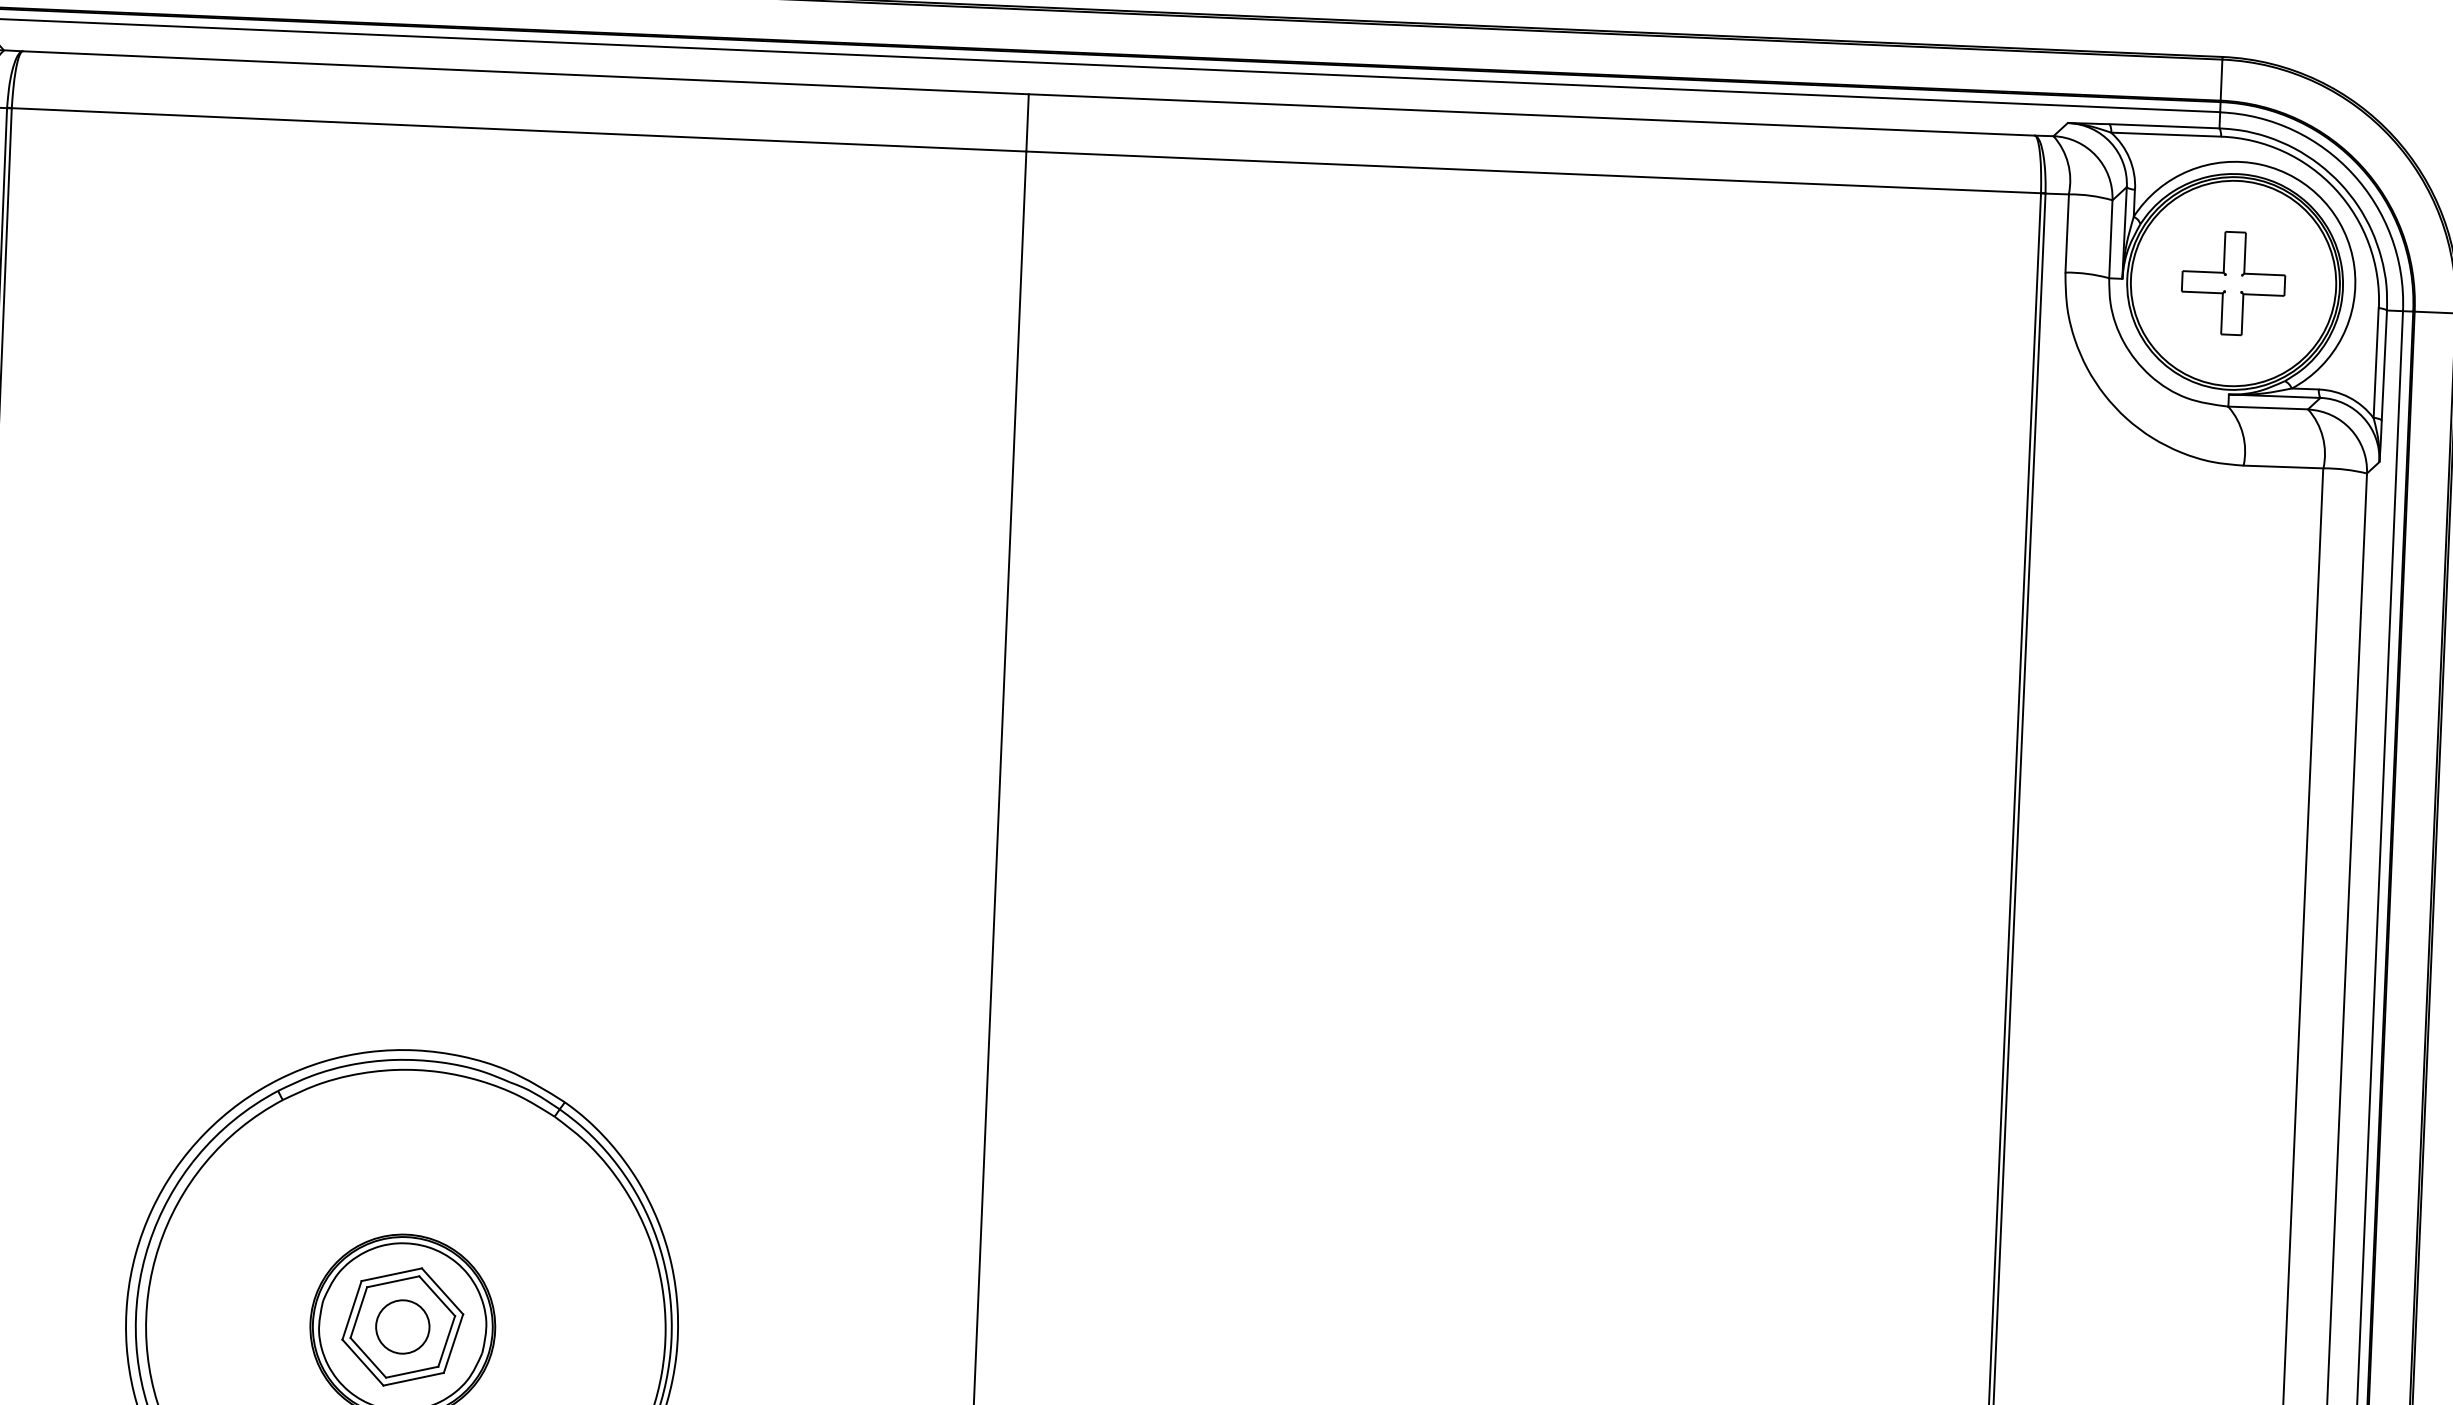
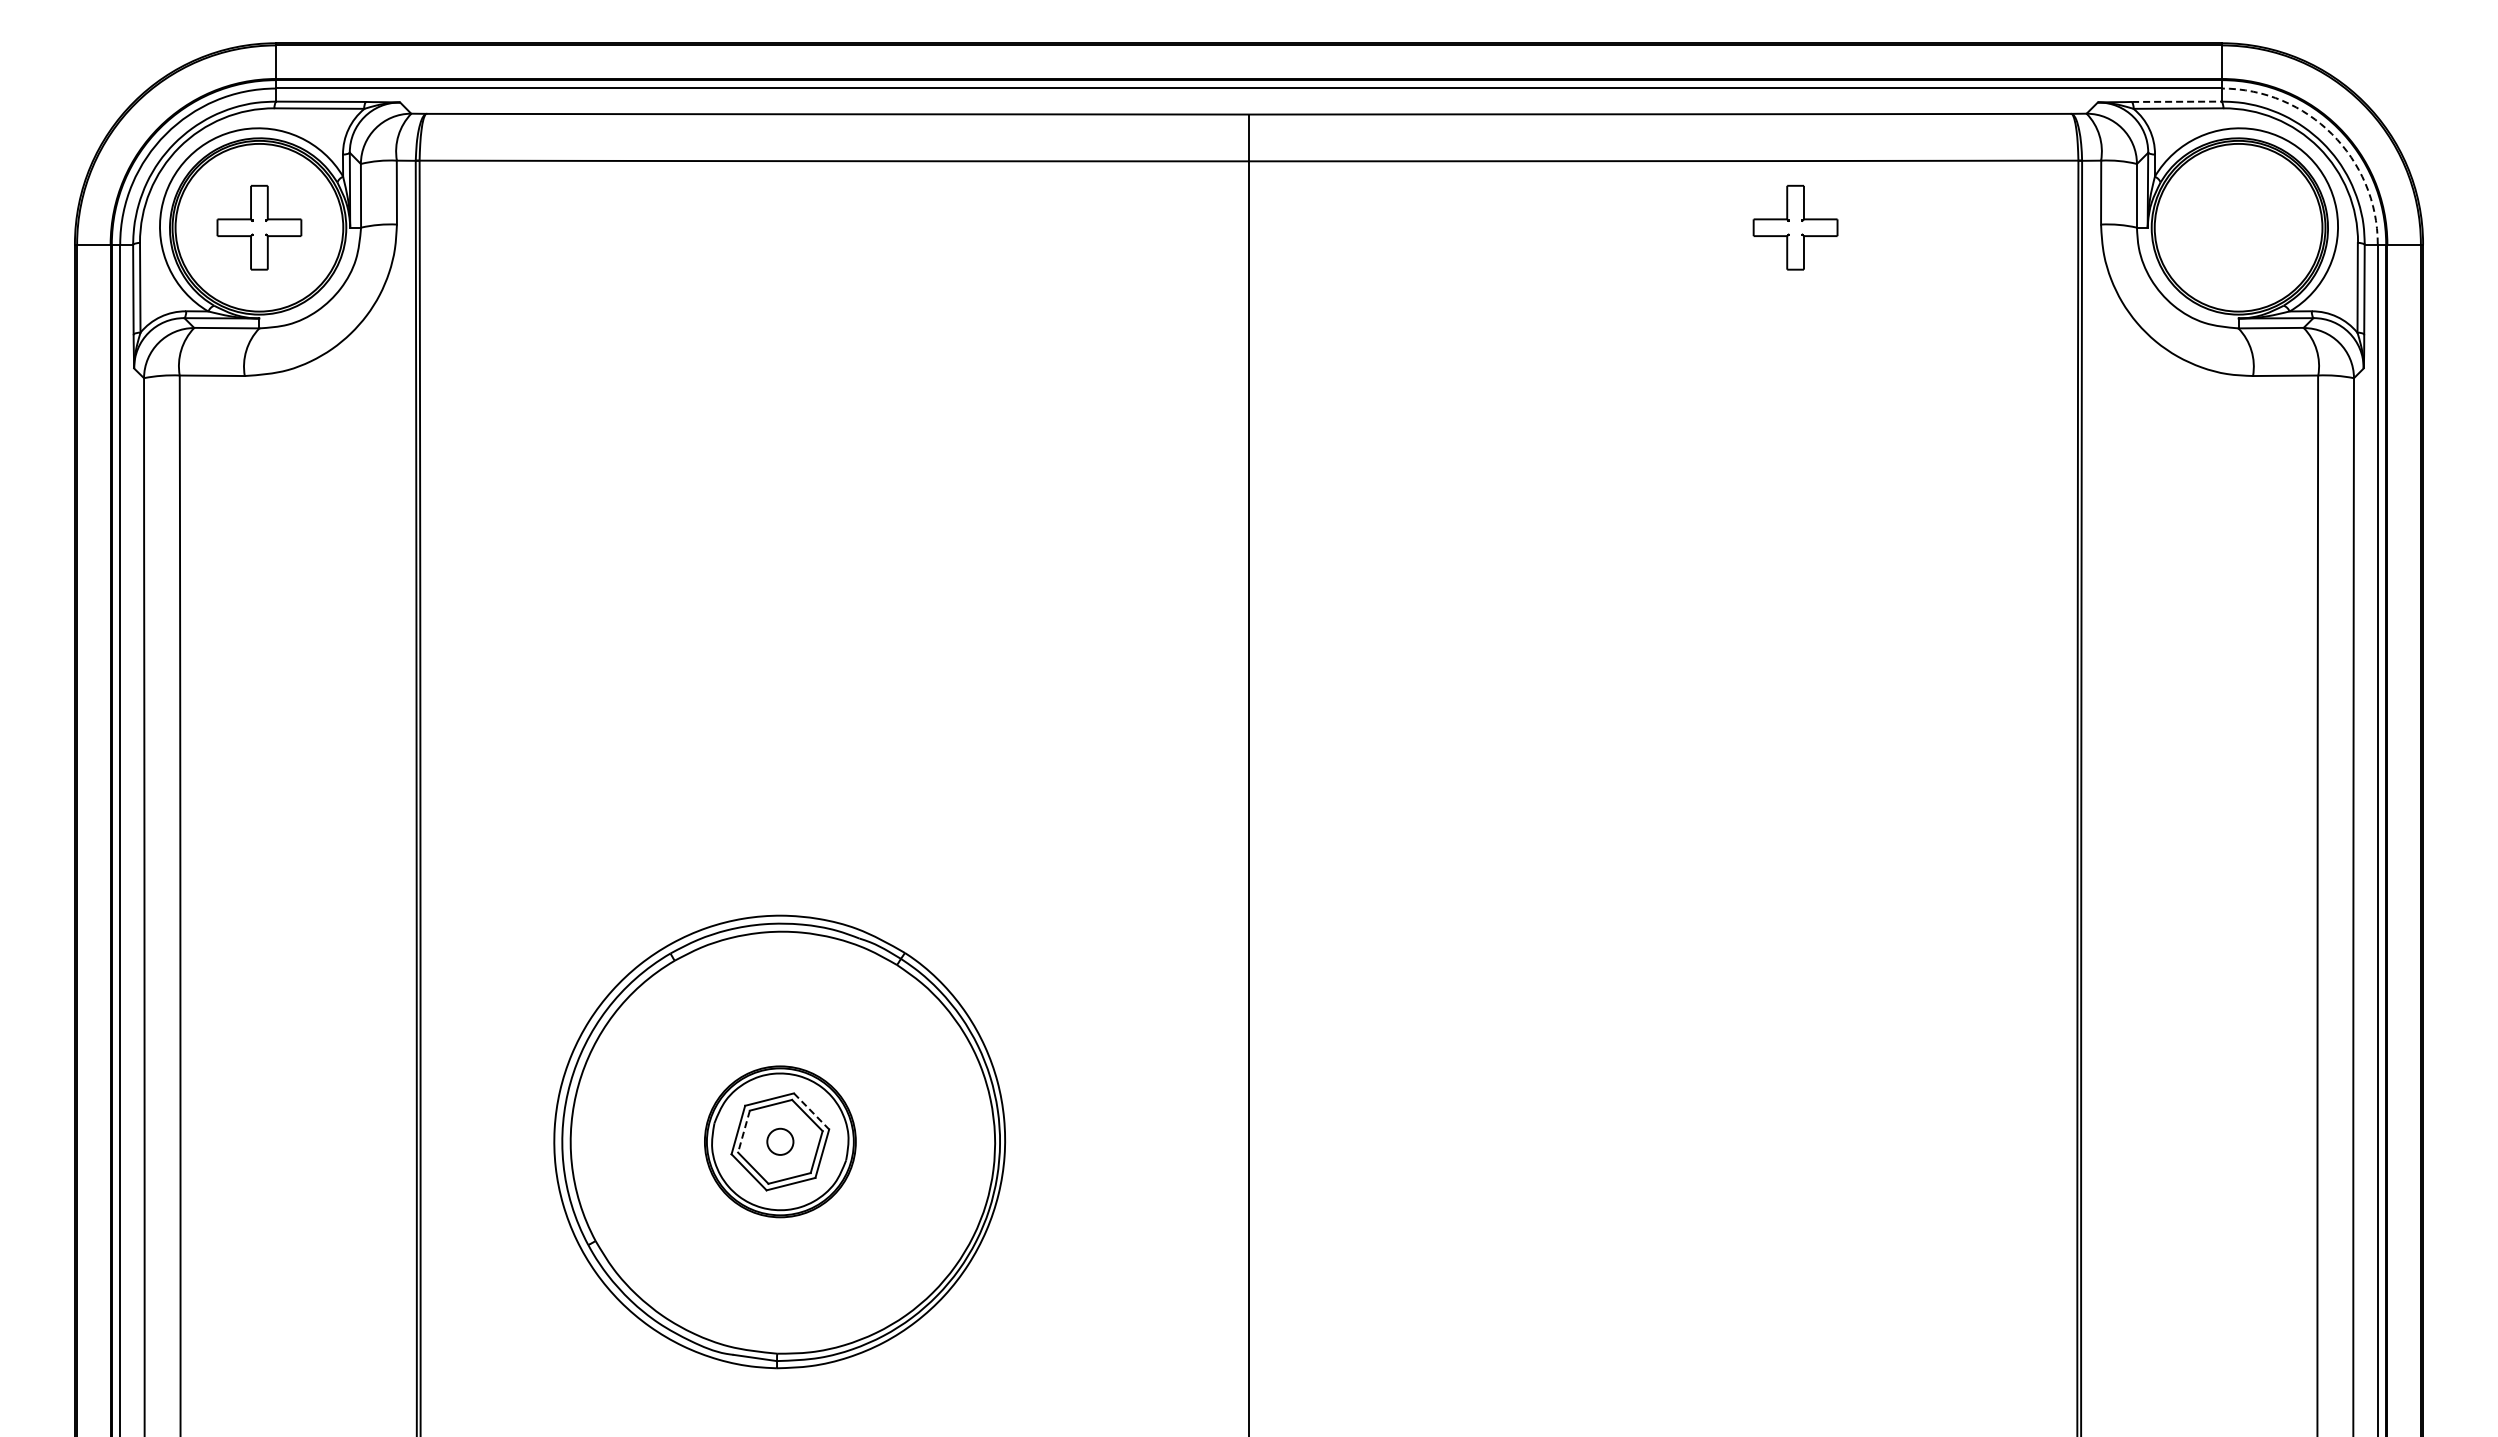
line: (2164, 125) -> (2176, 101), solid -> dashed
arc: (2353, 174) -> (2332, 134), solid -> dashed
part: (2233, 283) -> (1795, 227), moved
line: (442, 1291) -> (811, 1111), solid -> dashed
line: (358, 1312) -> (743, 1131), solid -> dashed
circle: (402, 1326) -> (780, 1141), size x0.6

